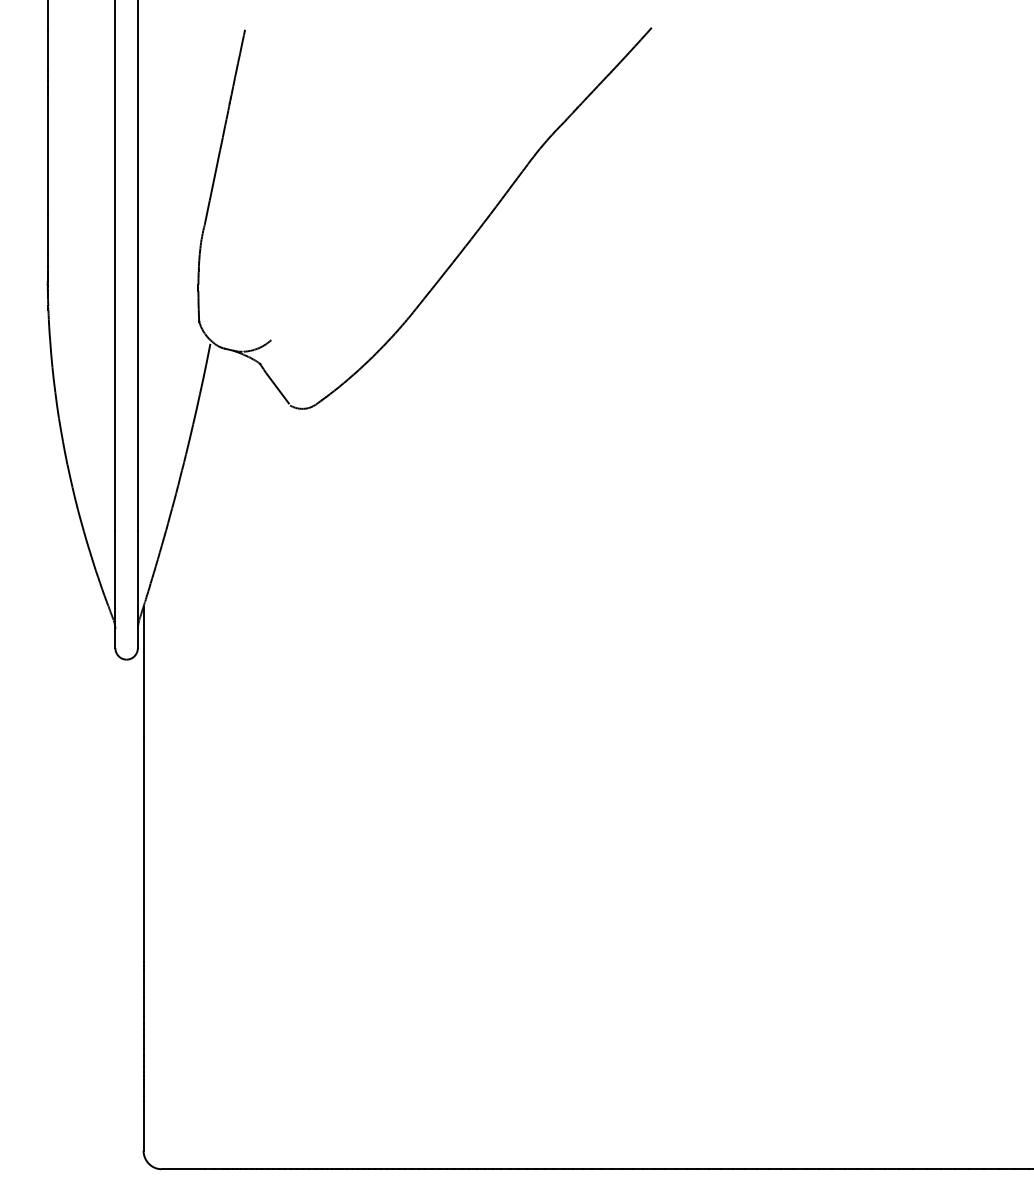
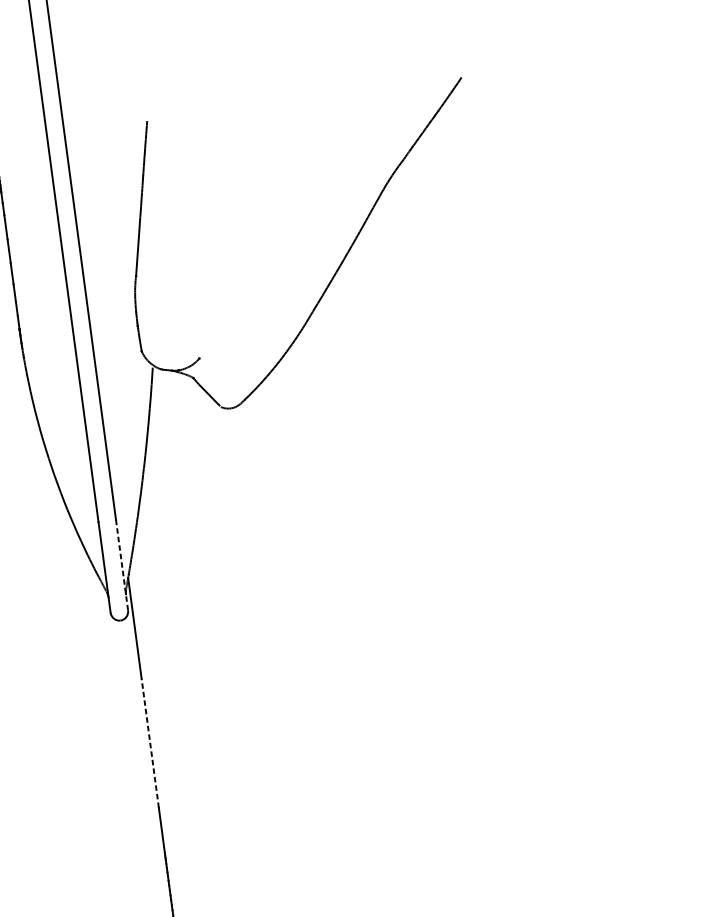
line: (137, 589) -> (121, 565), solid -> dashed
line: (143, 820) -> (150, 743), solid -> dashed

